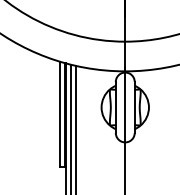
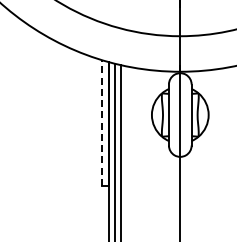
line: (59, 114) -> (101, 123), solid -> dashed

